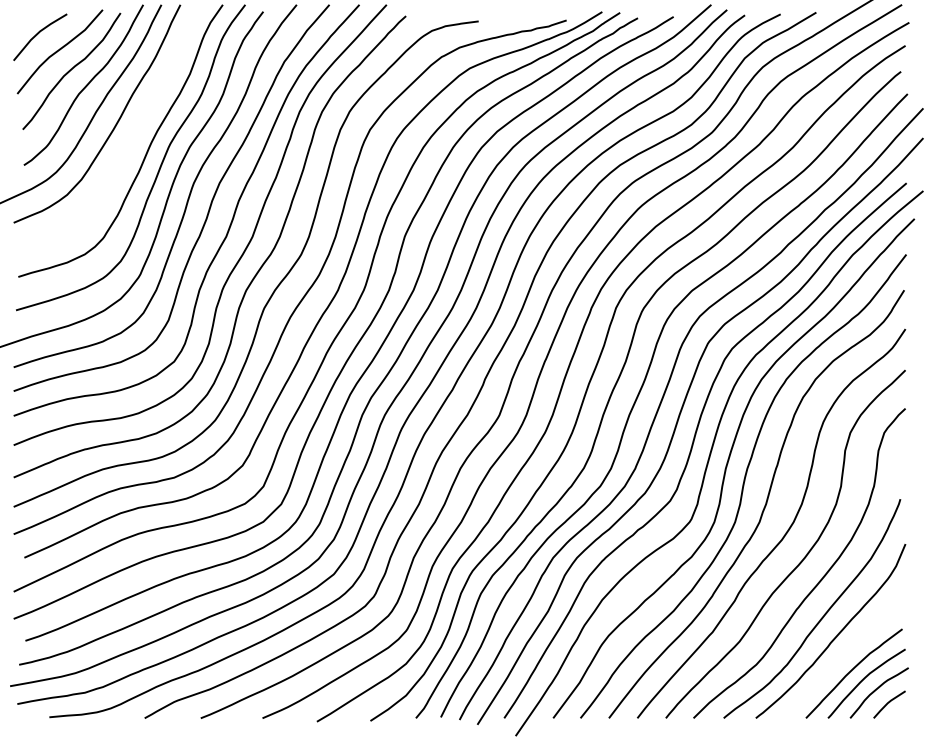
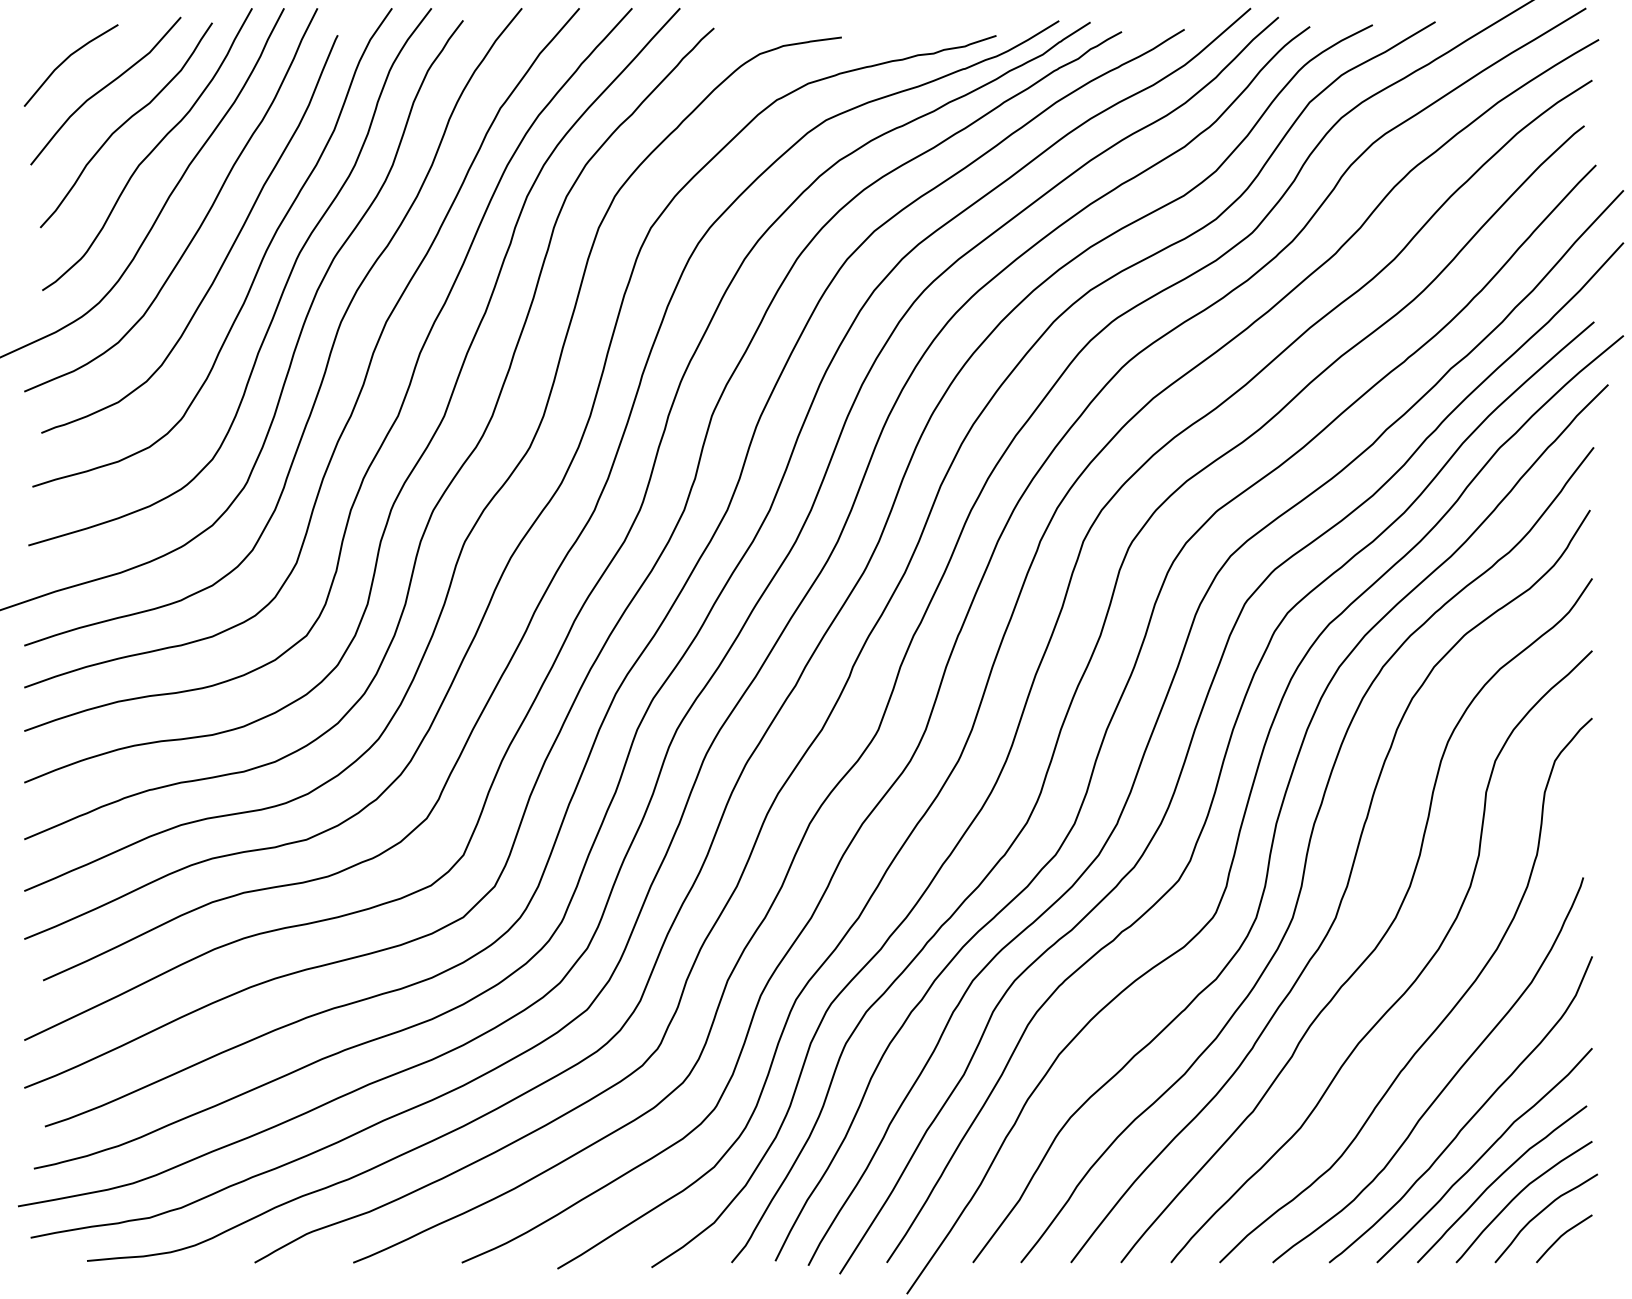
curve: (129, 142) -> (227, 250), added
curve: (843, 657) -> (1483, 1155), added

